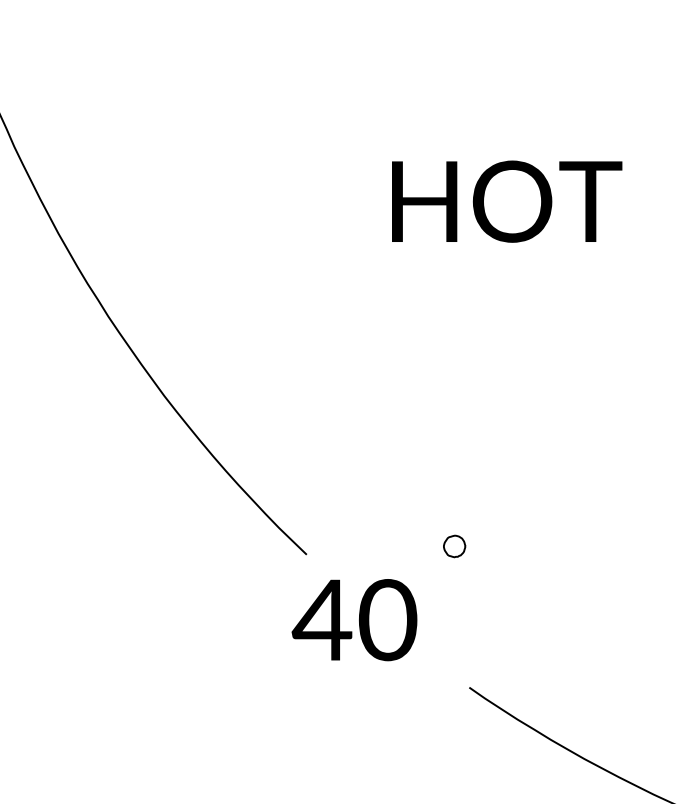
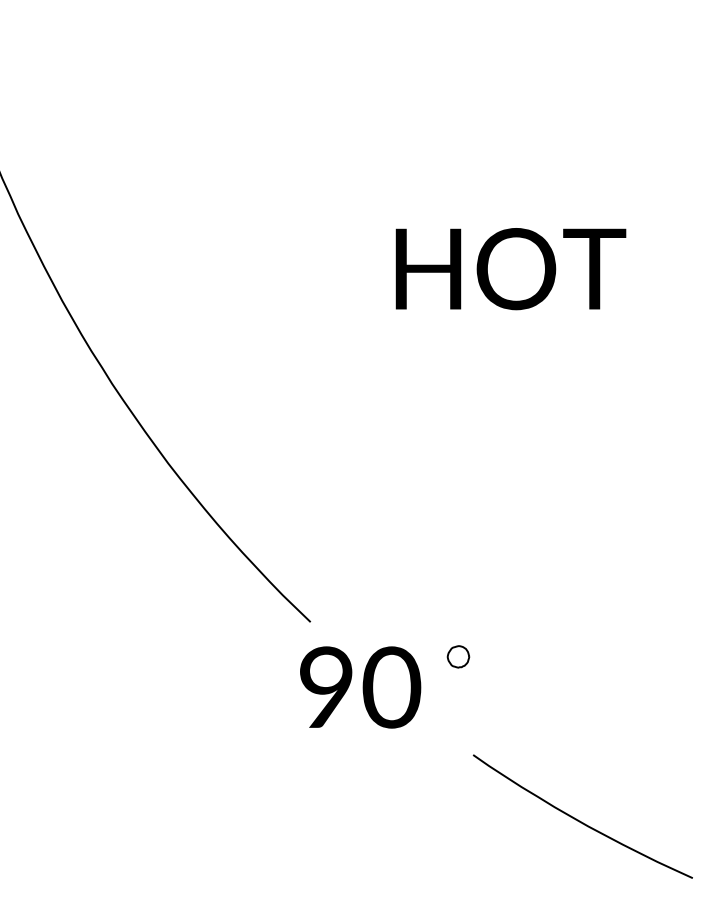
part: (454, 546) -> (458, 656), moved
text: (321, 619) -> (325, 686), 40 -> 90

